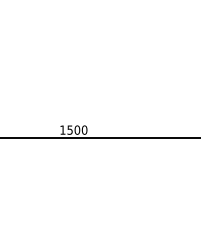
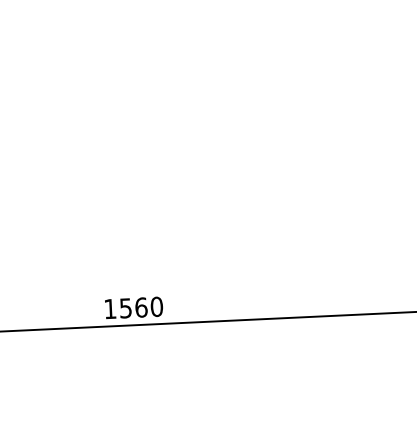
text: (77, 129) -> (141, 306), 1500 -> 1560

